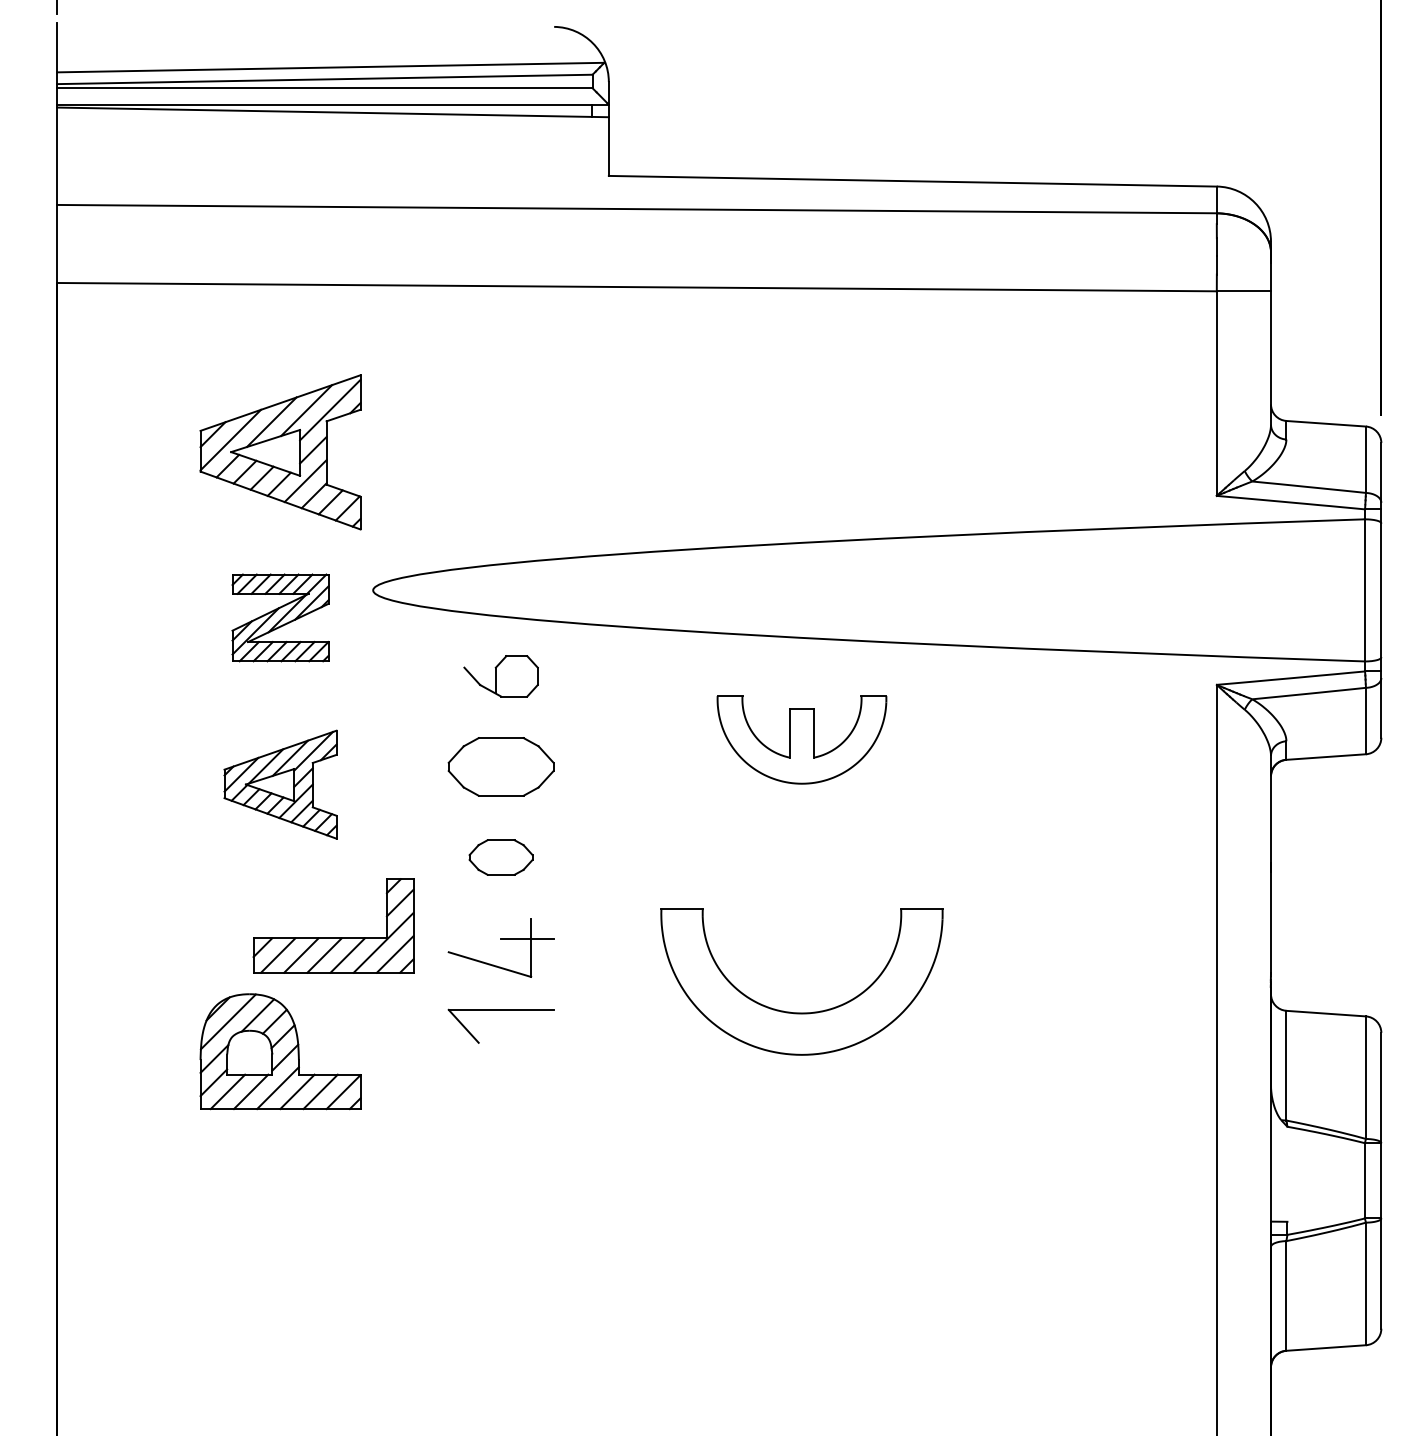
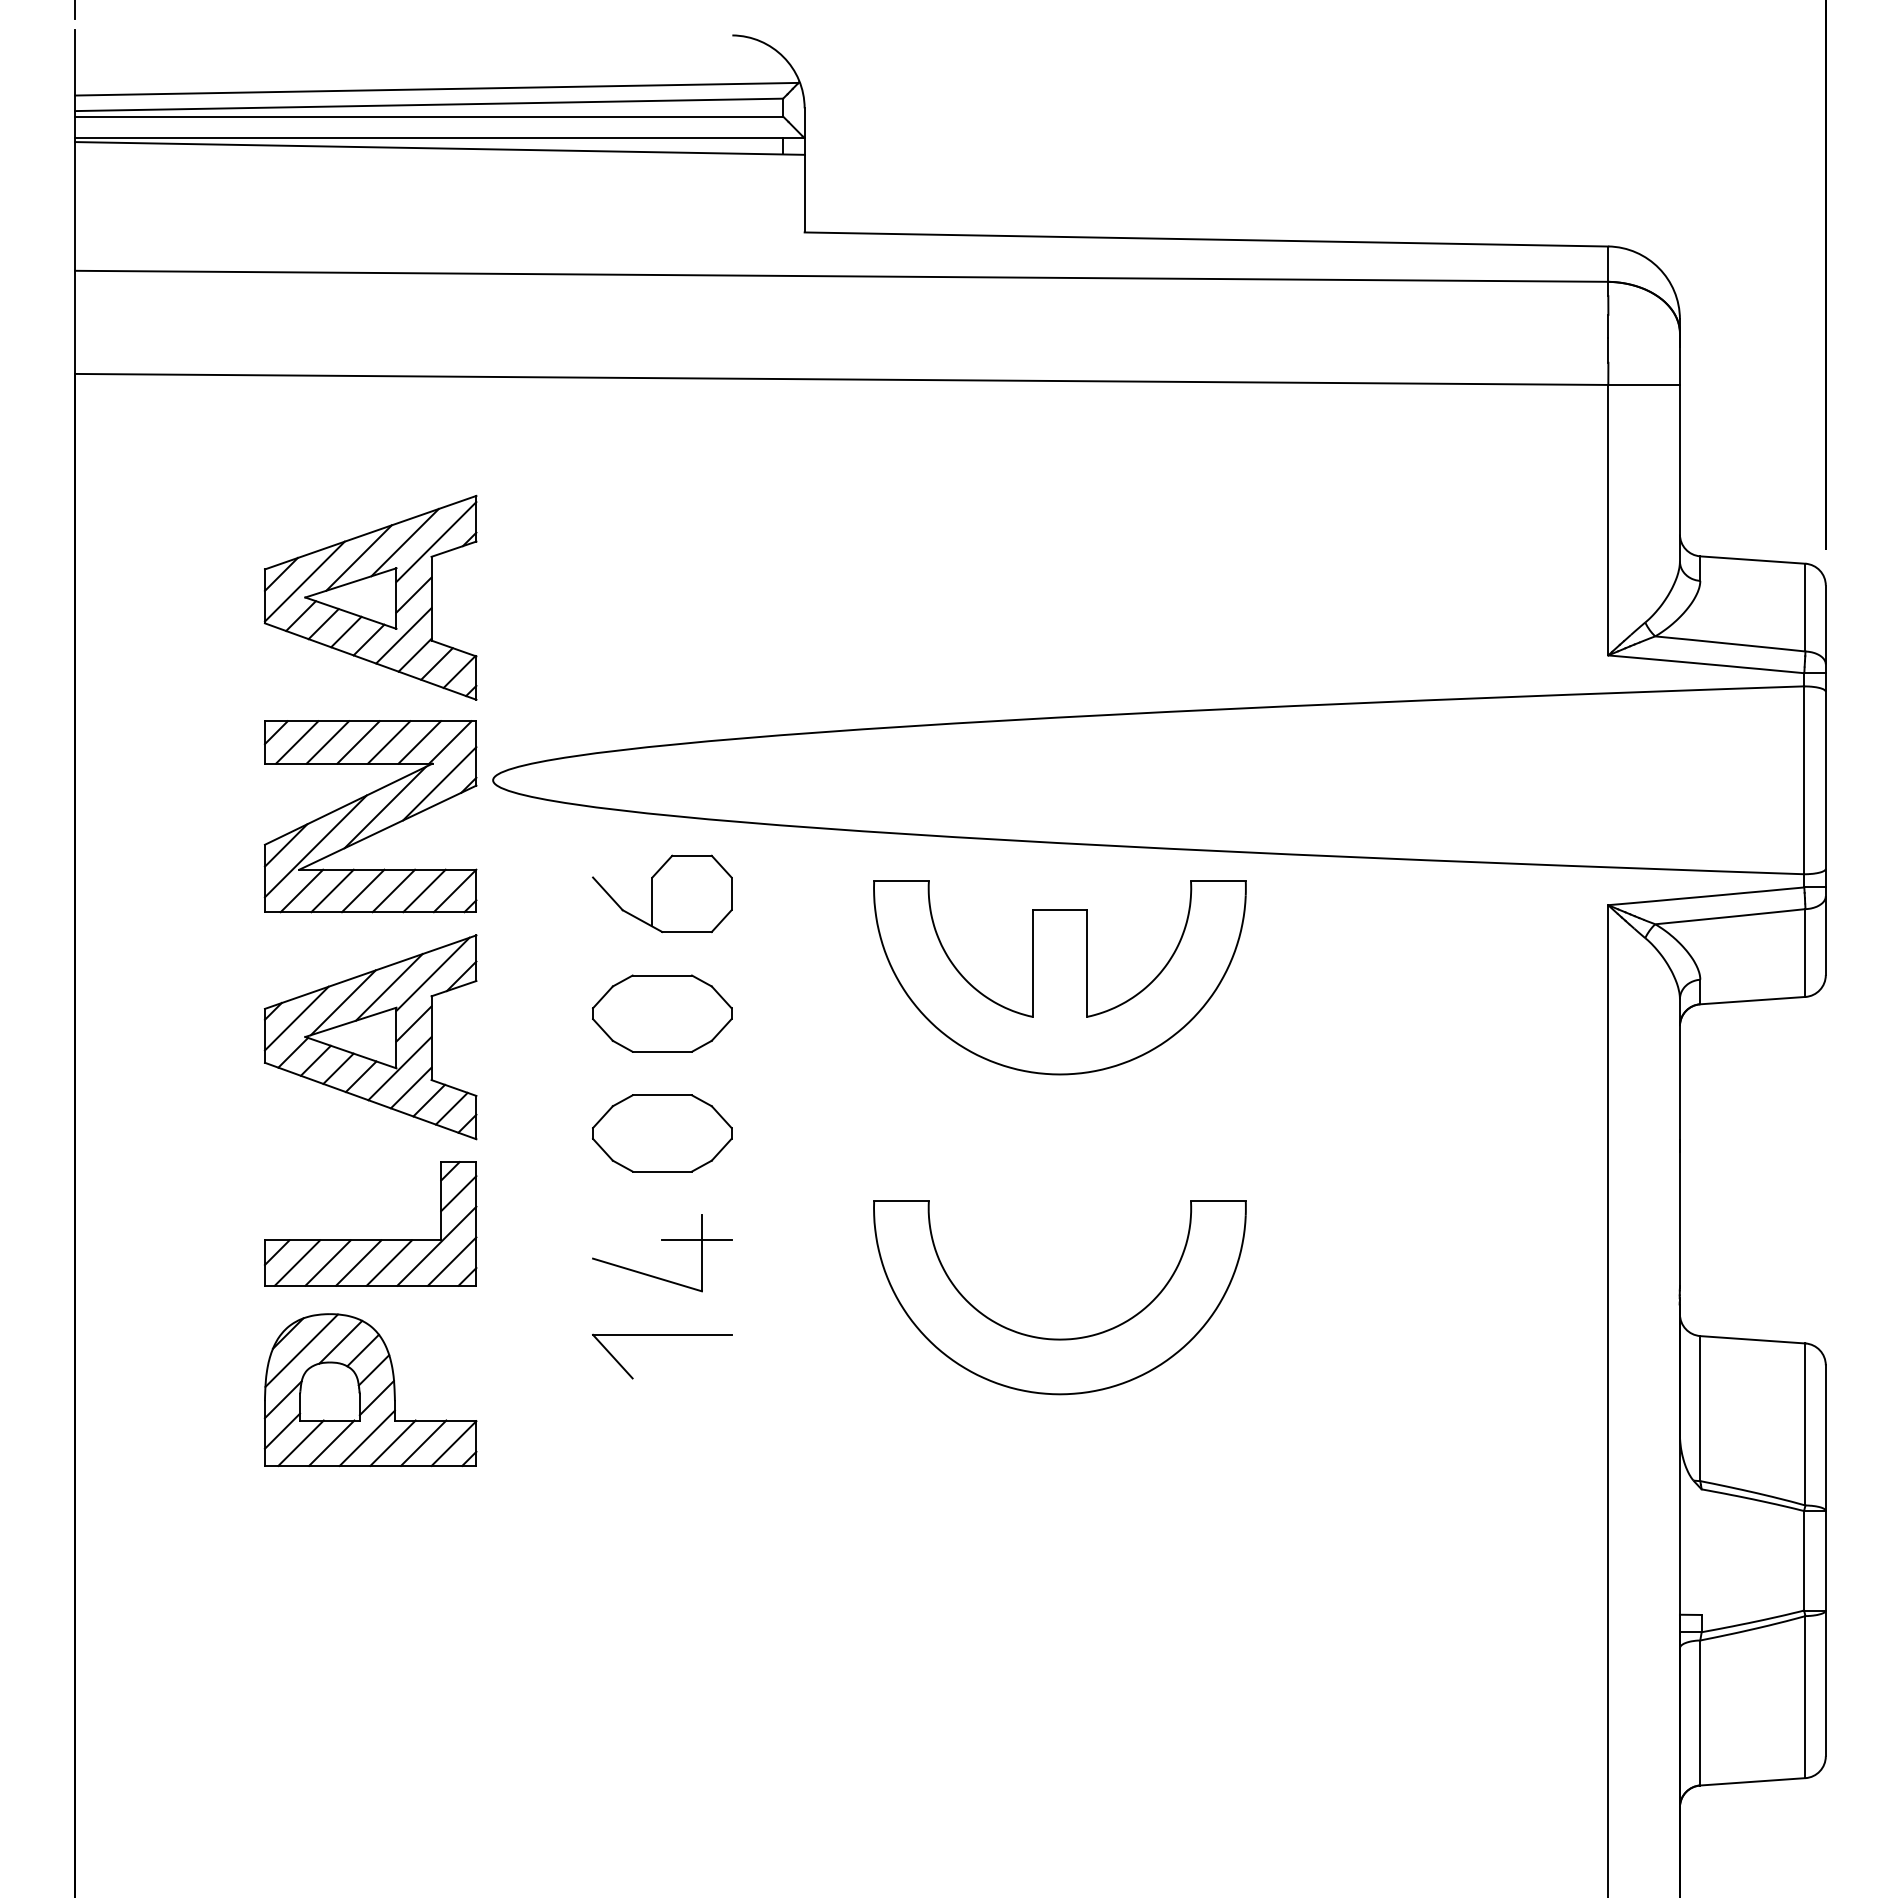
part: (280, 617) -> (370, 816), size x1.67
part: (500, 676) -> (661, 894), size x1.43
part: (801, 739) -> (1059, 977), size x1.67
part: (280, 784) -> (370, 1036), size x1.43
part: (500, 857) -> (661, 1133), size x1.67
part: (333, 937) -> (370, 1239), moved

